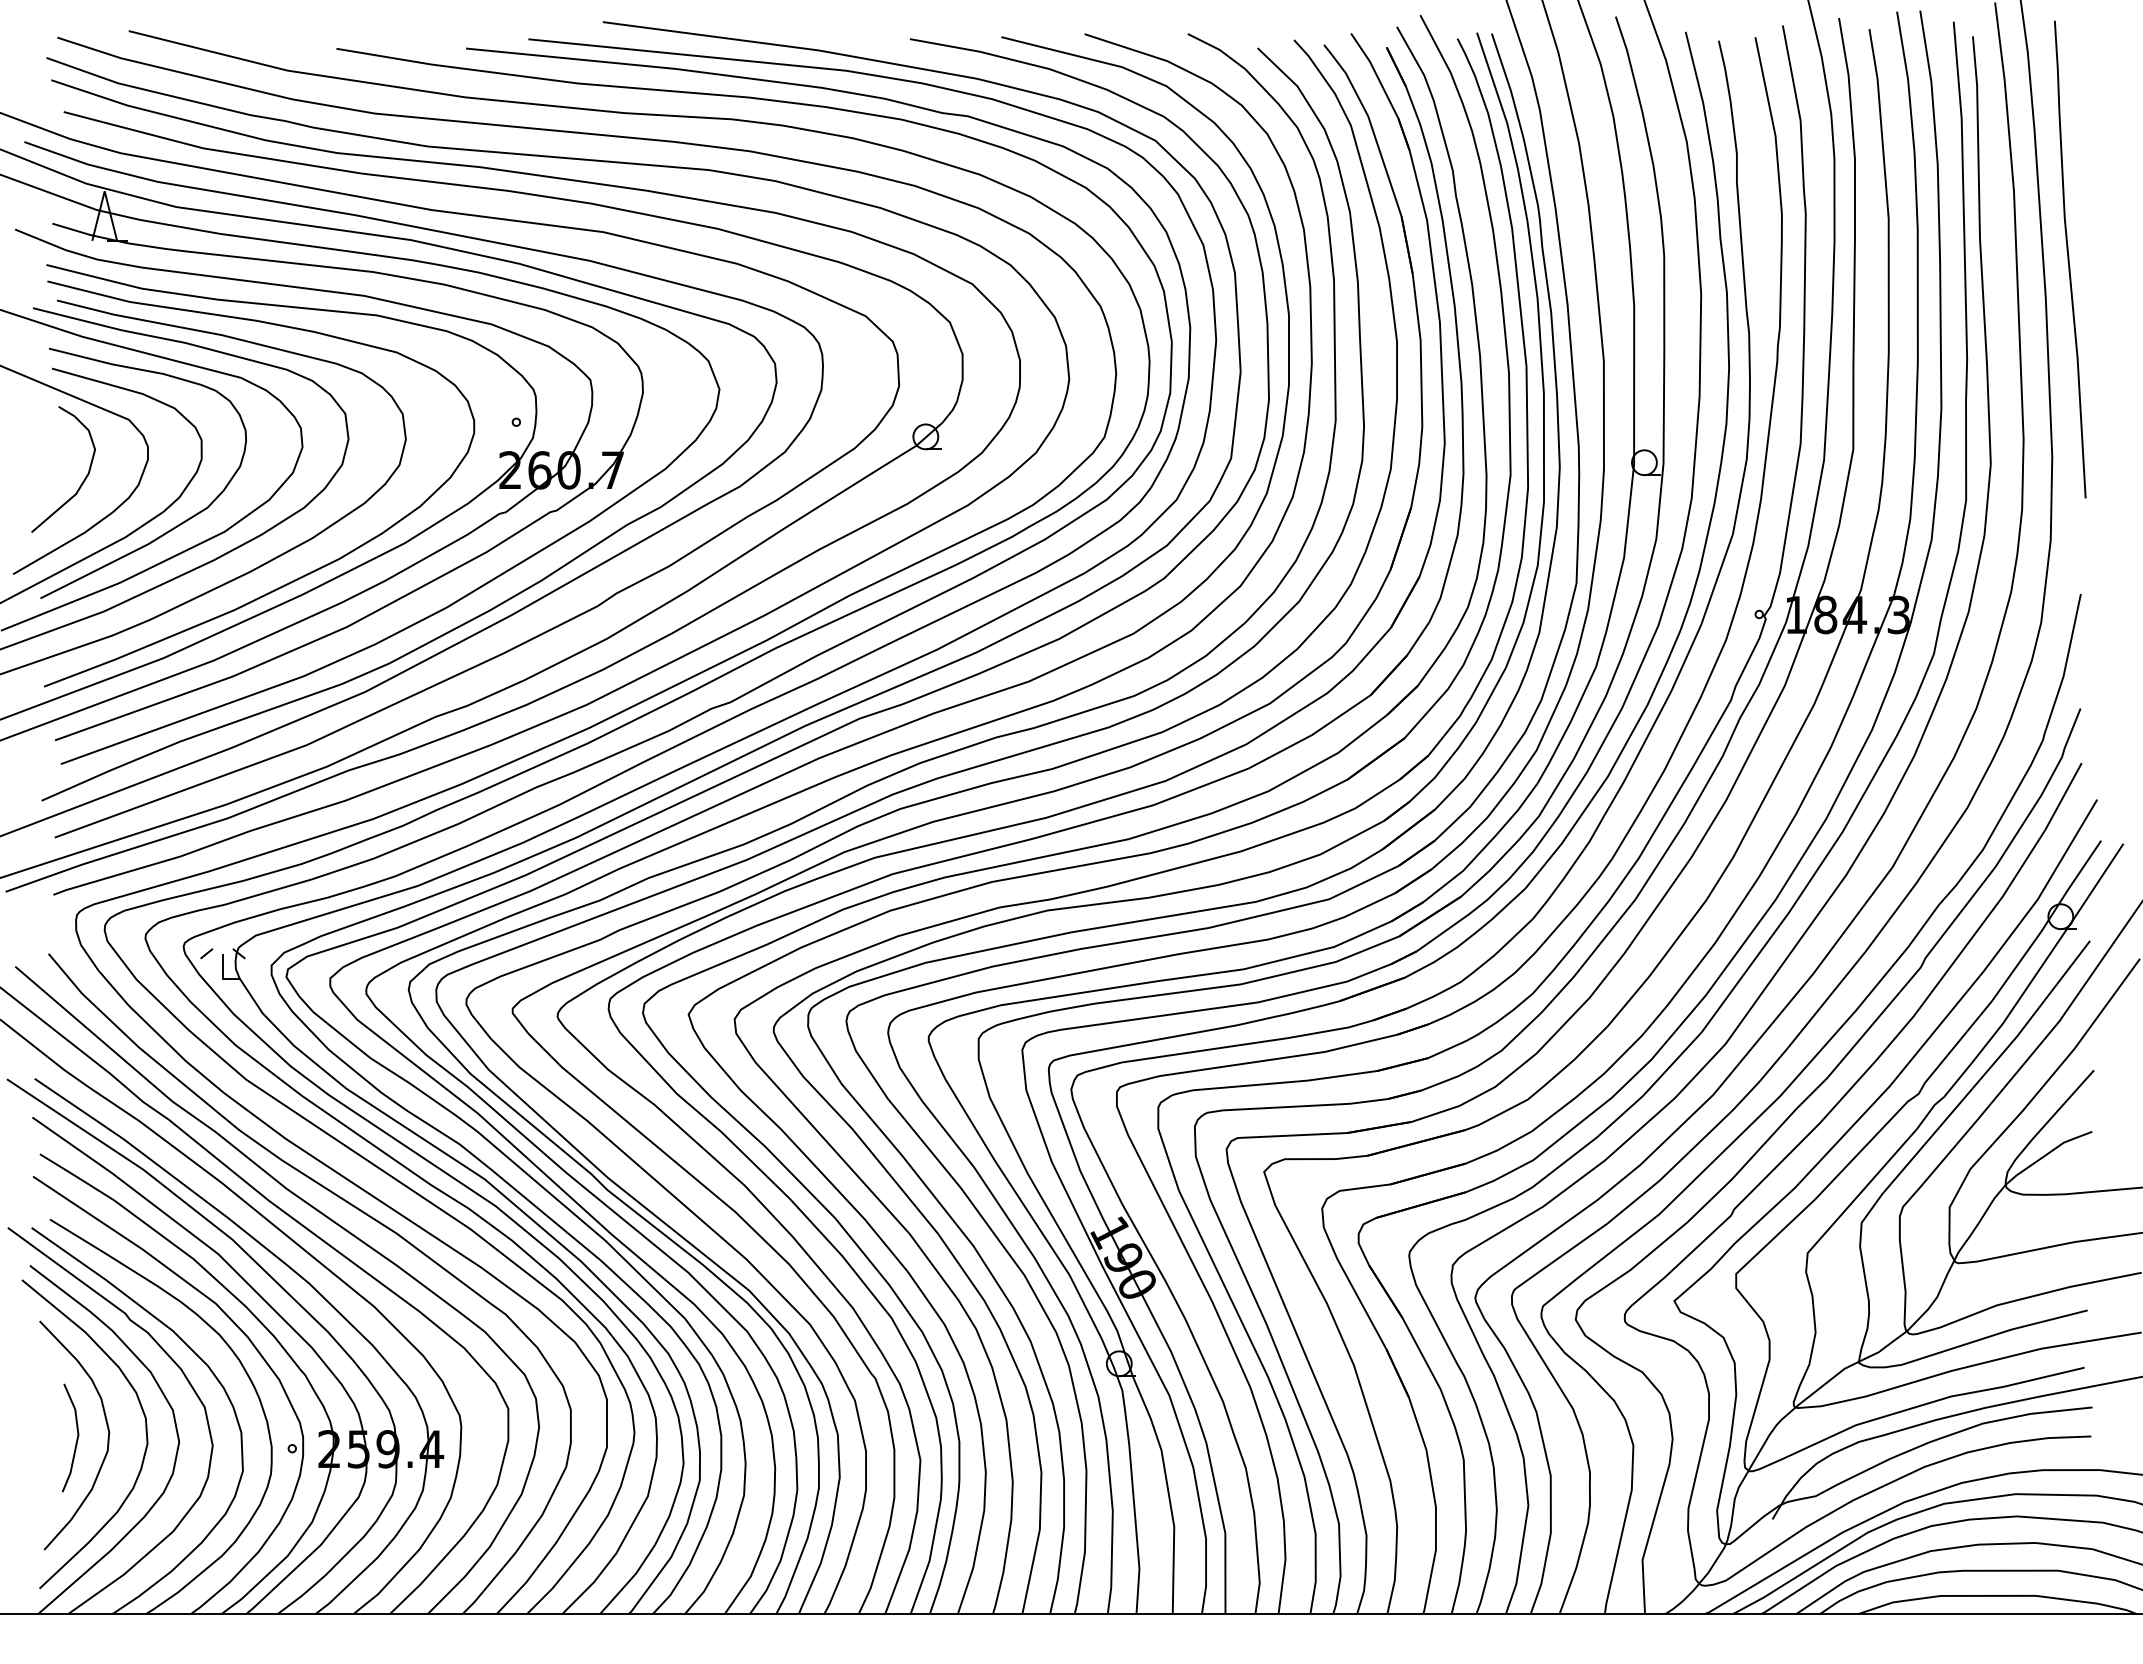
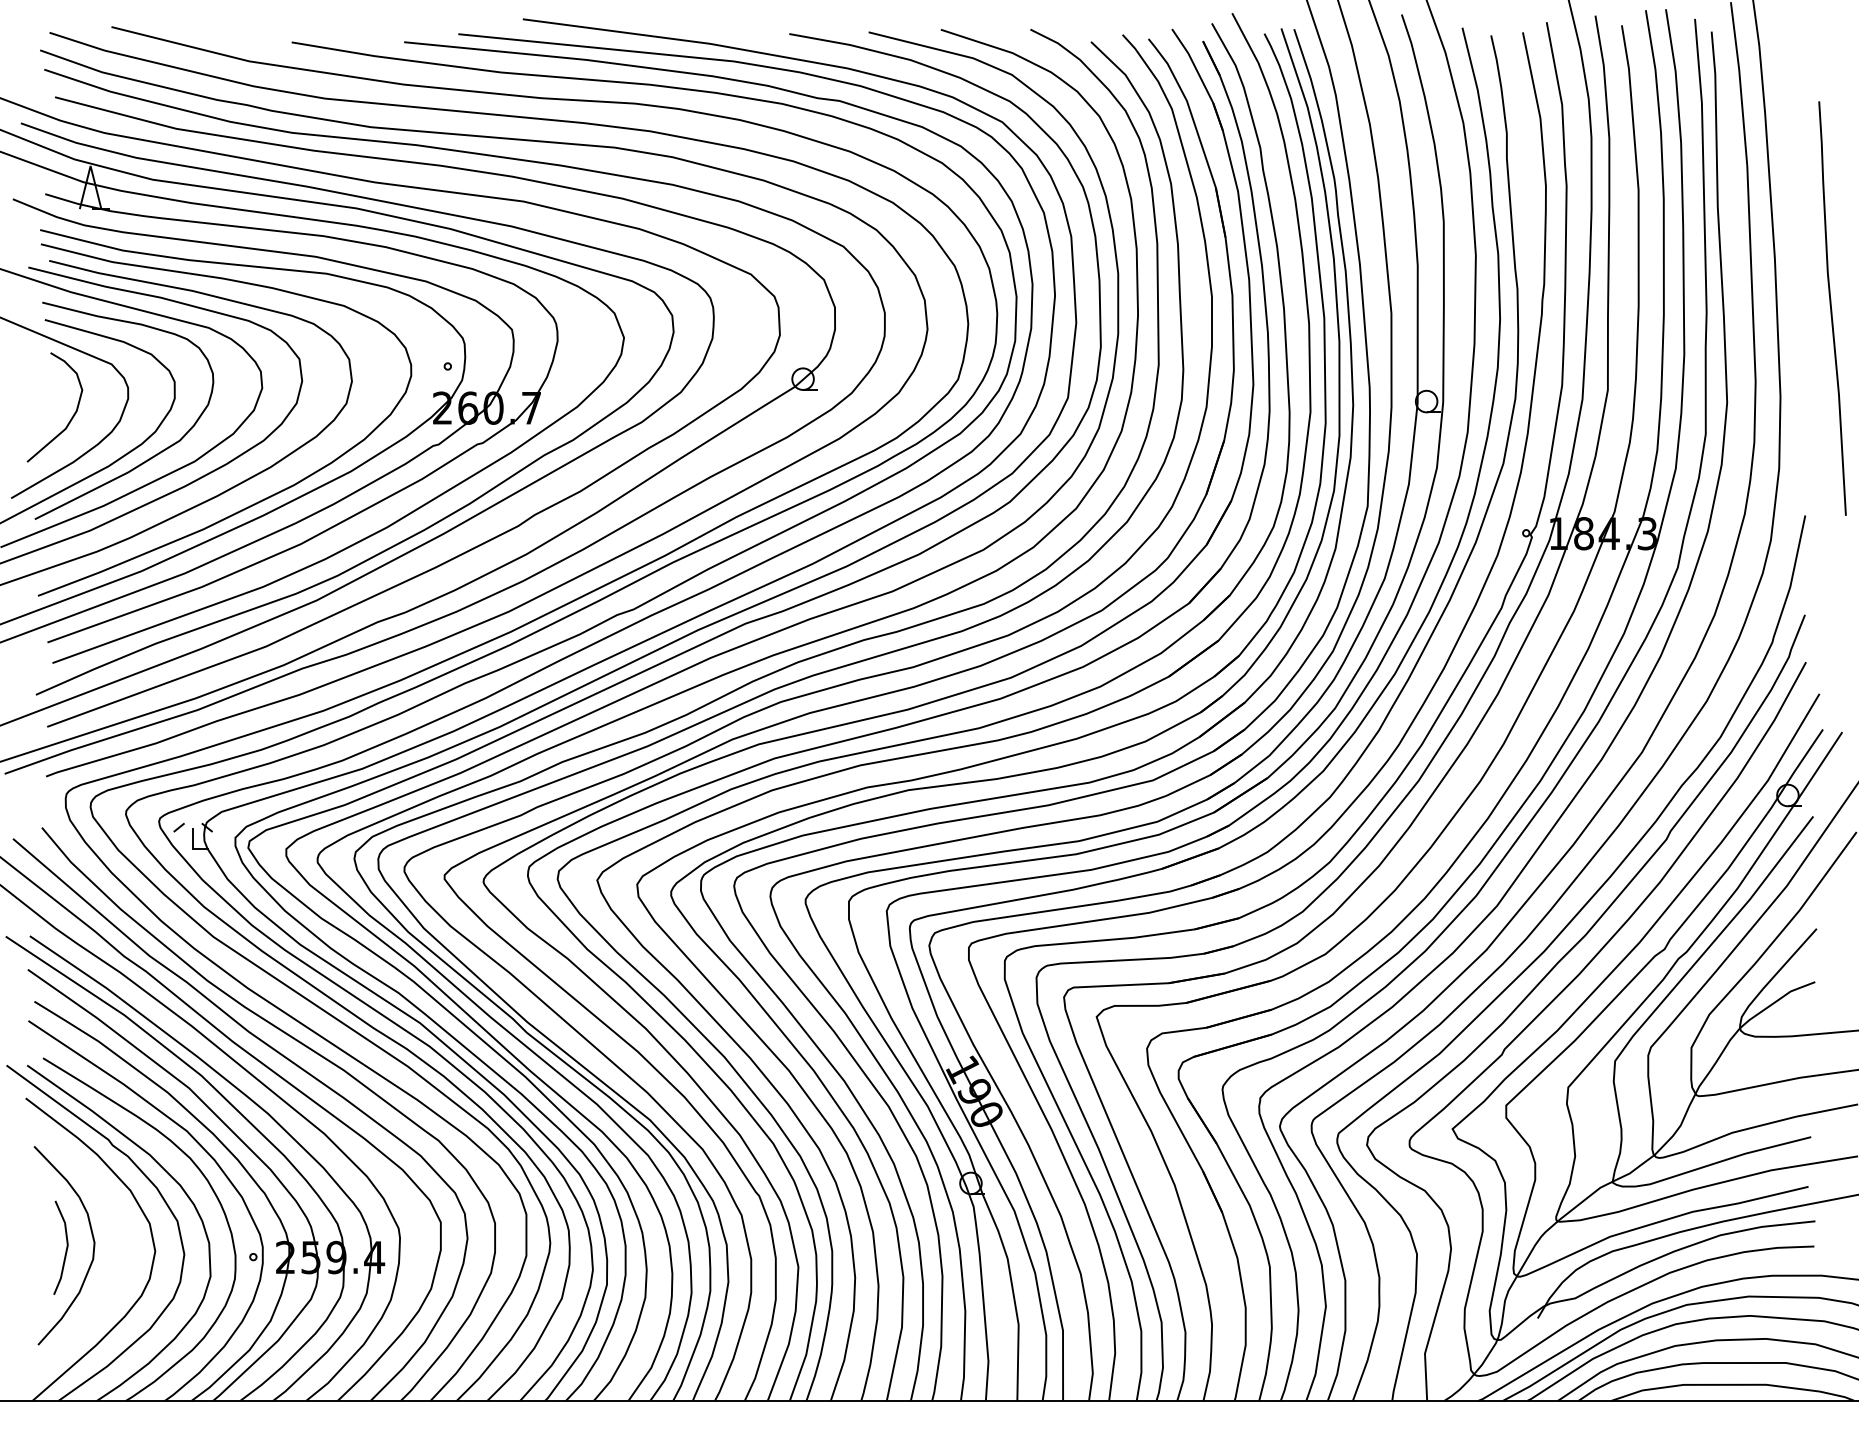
curve: (2069, 259) -> (1831, 308), moved
curve: (145, 1432) -> (126, 1243), removed

